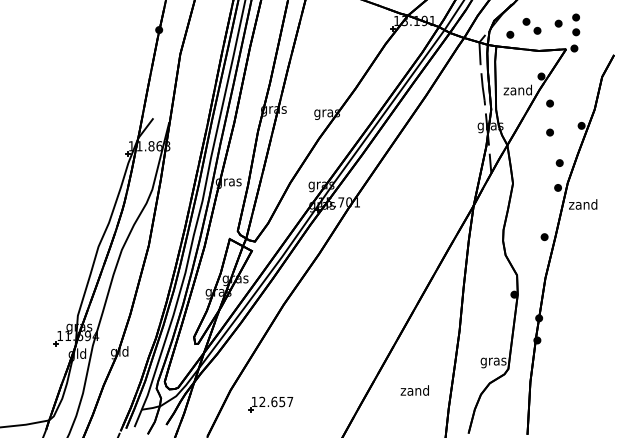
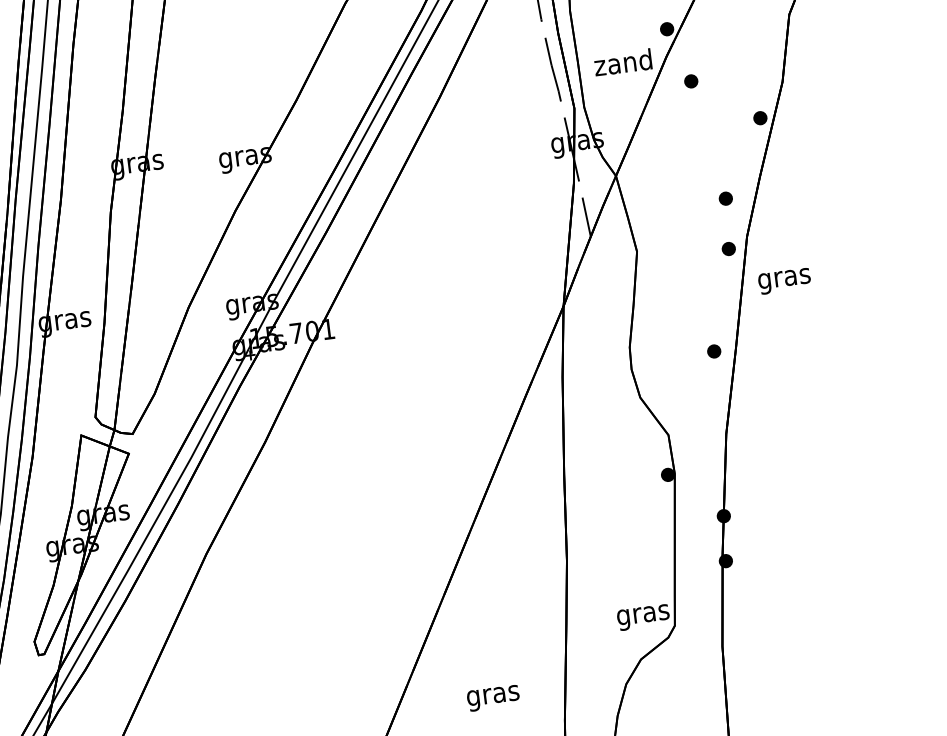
part: (549, 132) -> (697, 139), removed
text: (583, 205) -> (784, 277), zand -> gras
text: (414, 391) -> (491, 695), zand -> gras

